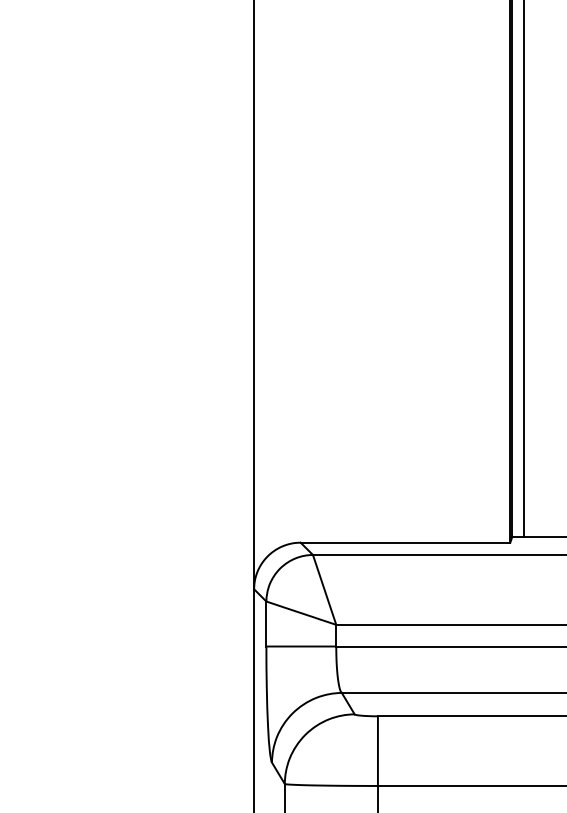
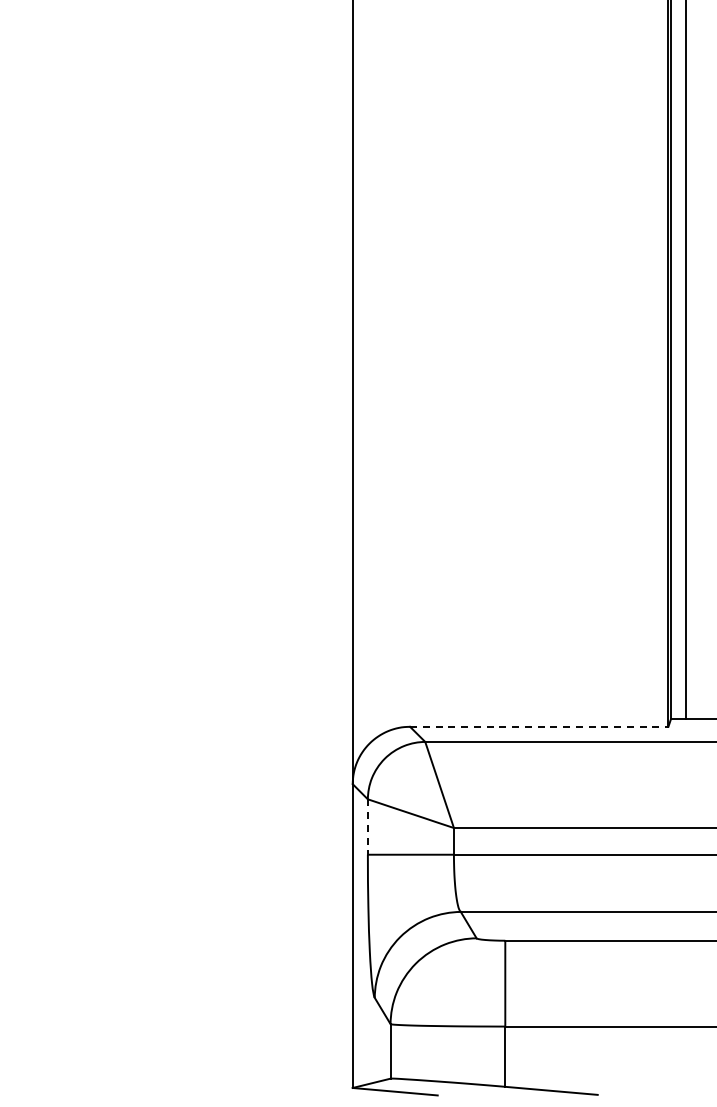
line: (405, 542) -> (539, 726), solid -> dashed
line: (266, 624) -> (367, 827), solid -> dashed

